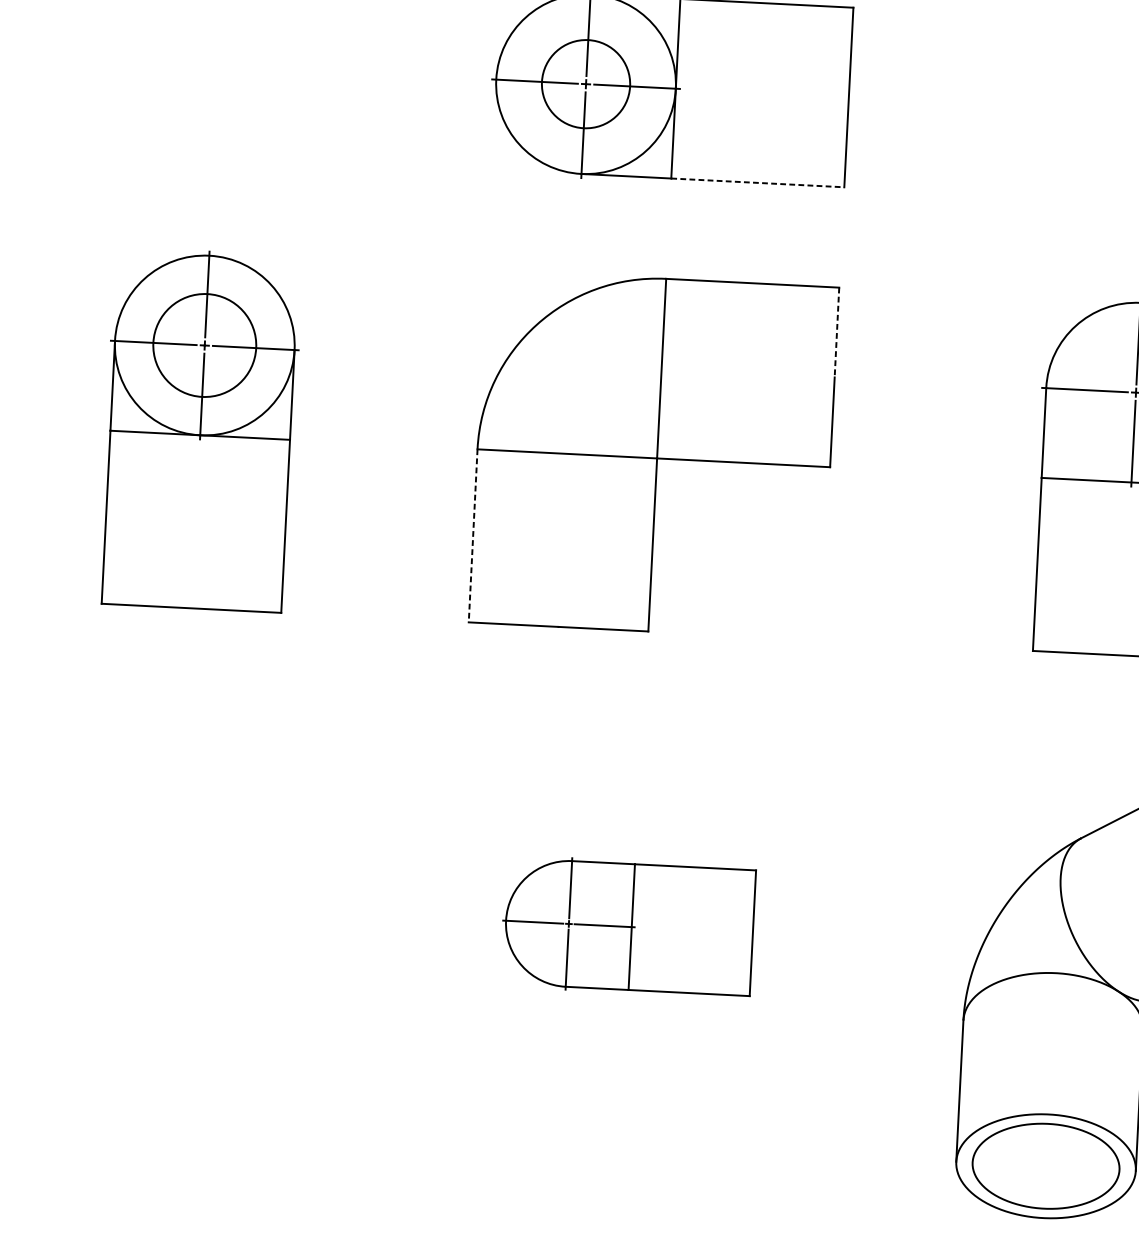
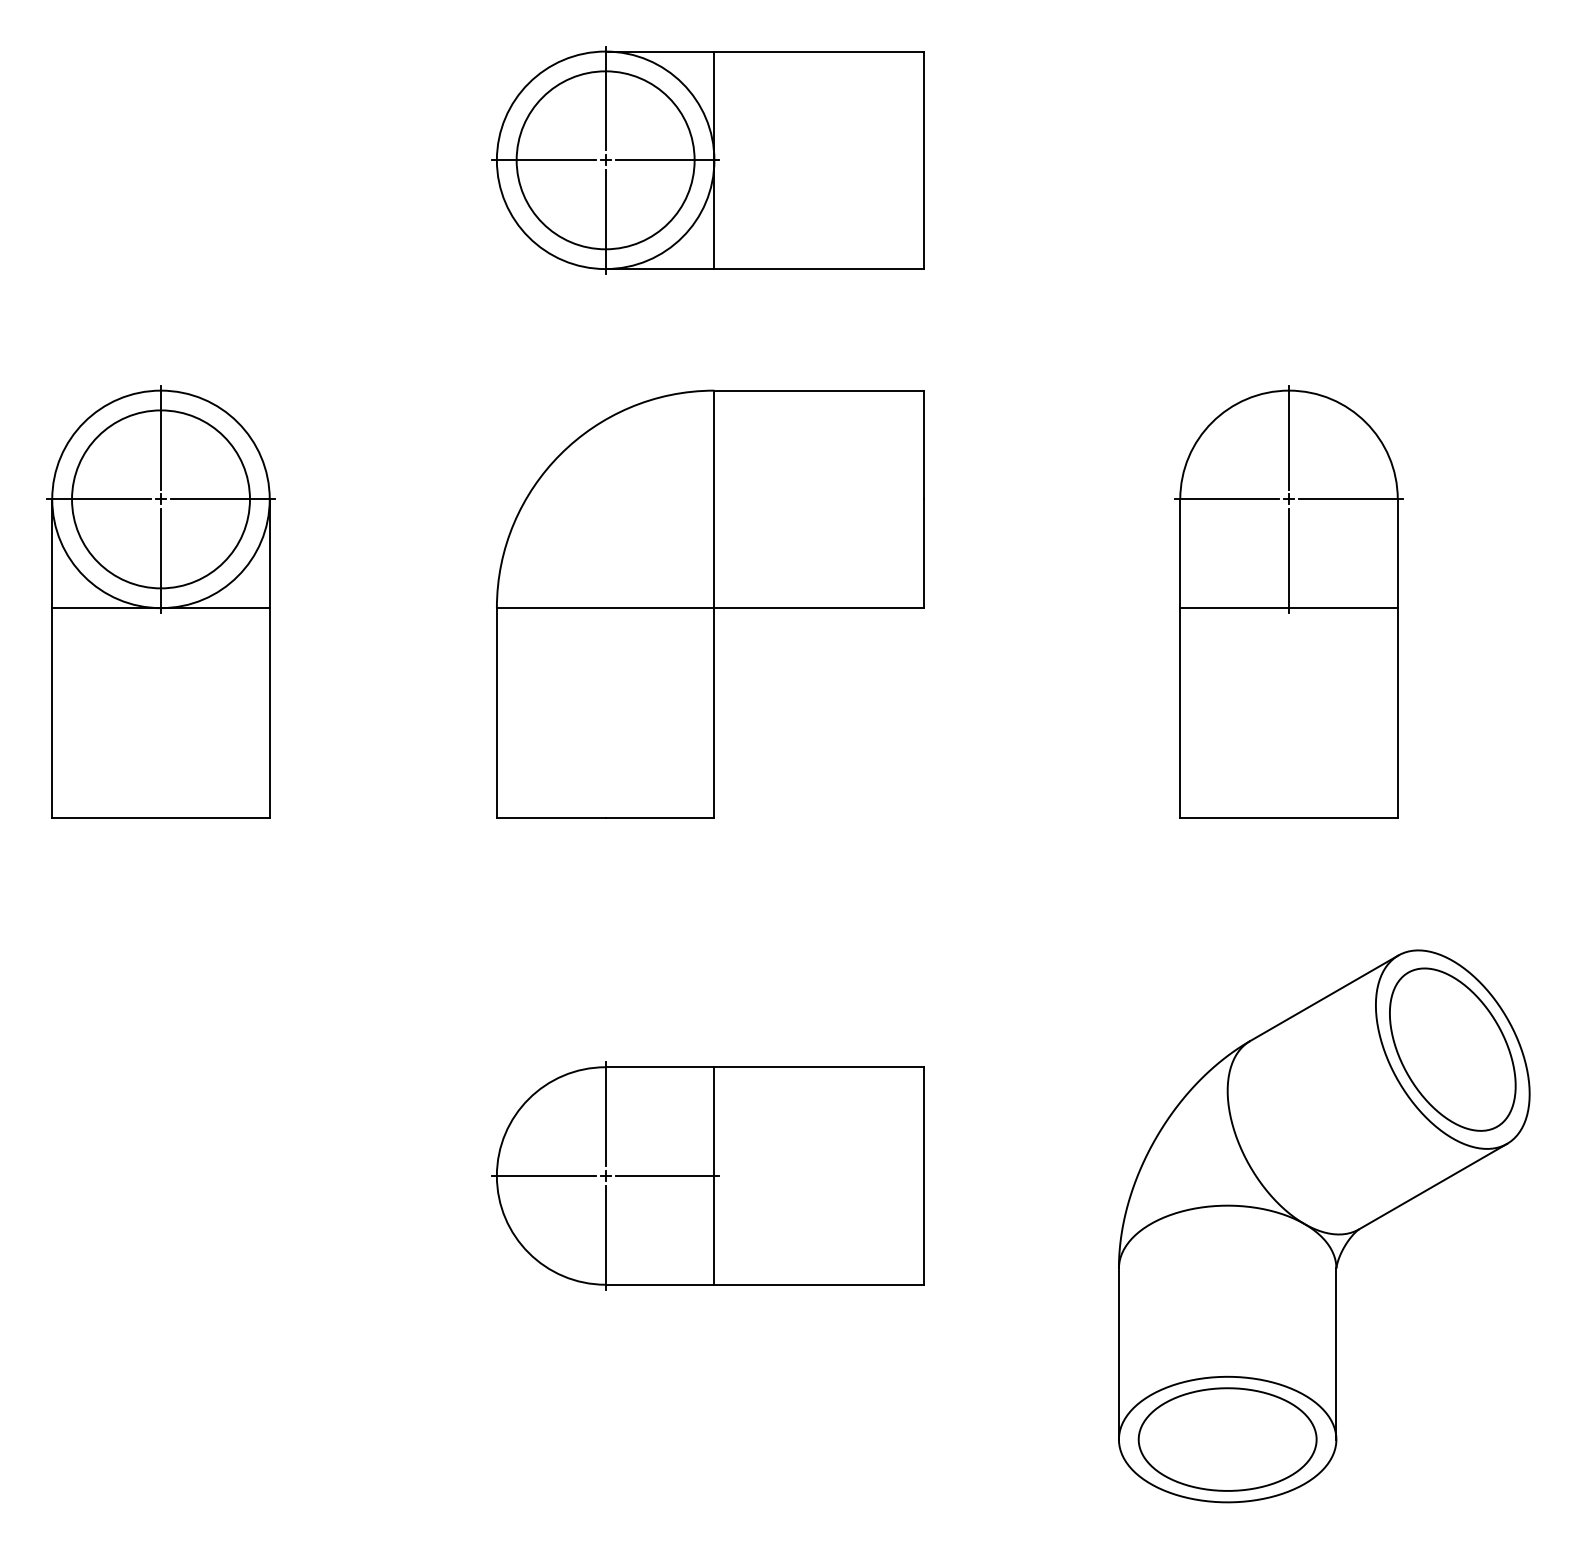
circle: (585, 84) -> (605, 160), size x1.67
line: (758, 183) -> (819, 269), dashed -> solid
line: (837, 332) -> (924, 445), dashed -> solid
circle: (204, 345) -> (160, 499), size x1.43
line: (472, 535) -> (496, 712), dashed -> solid
part: (627, 926) -> (707, 1175), size x1.43

